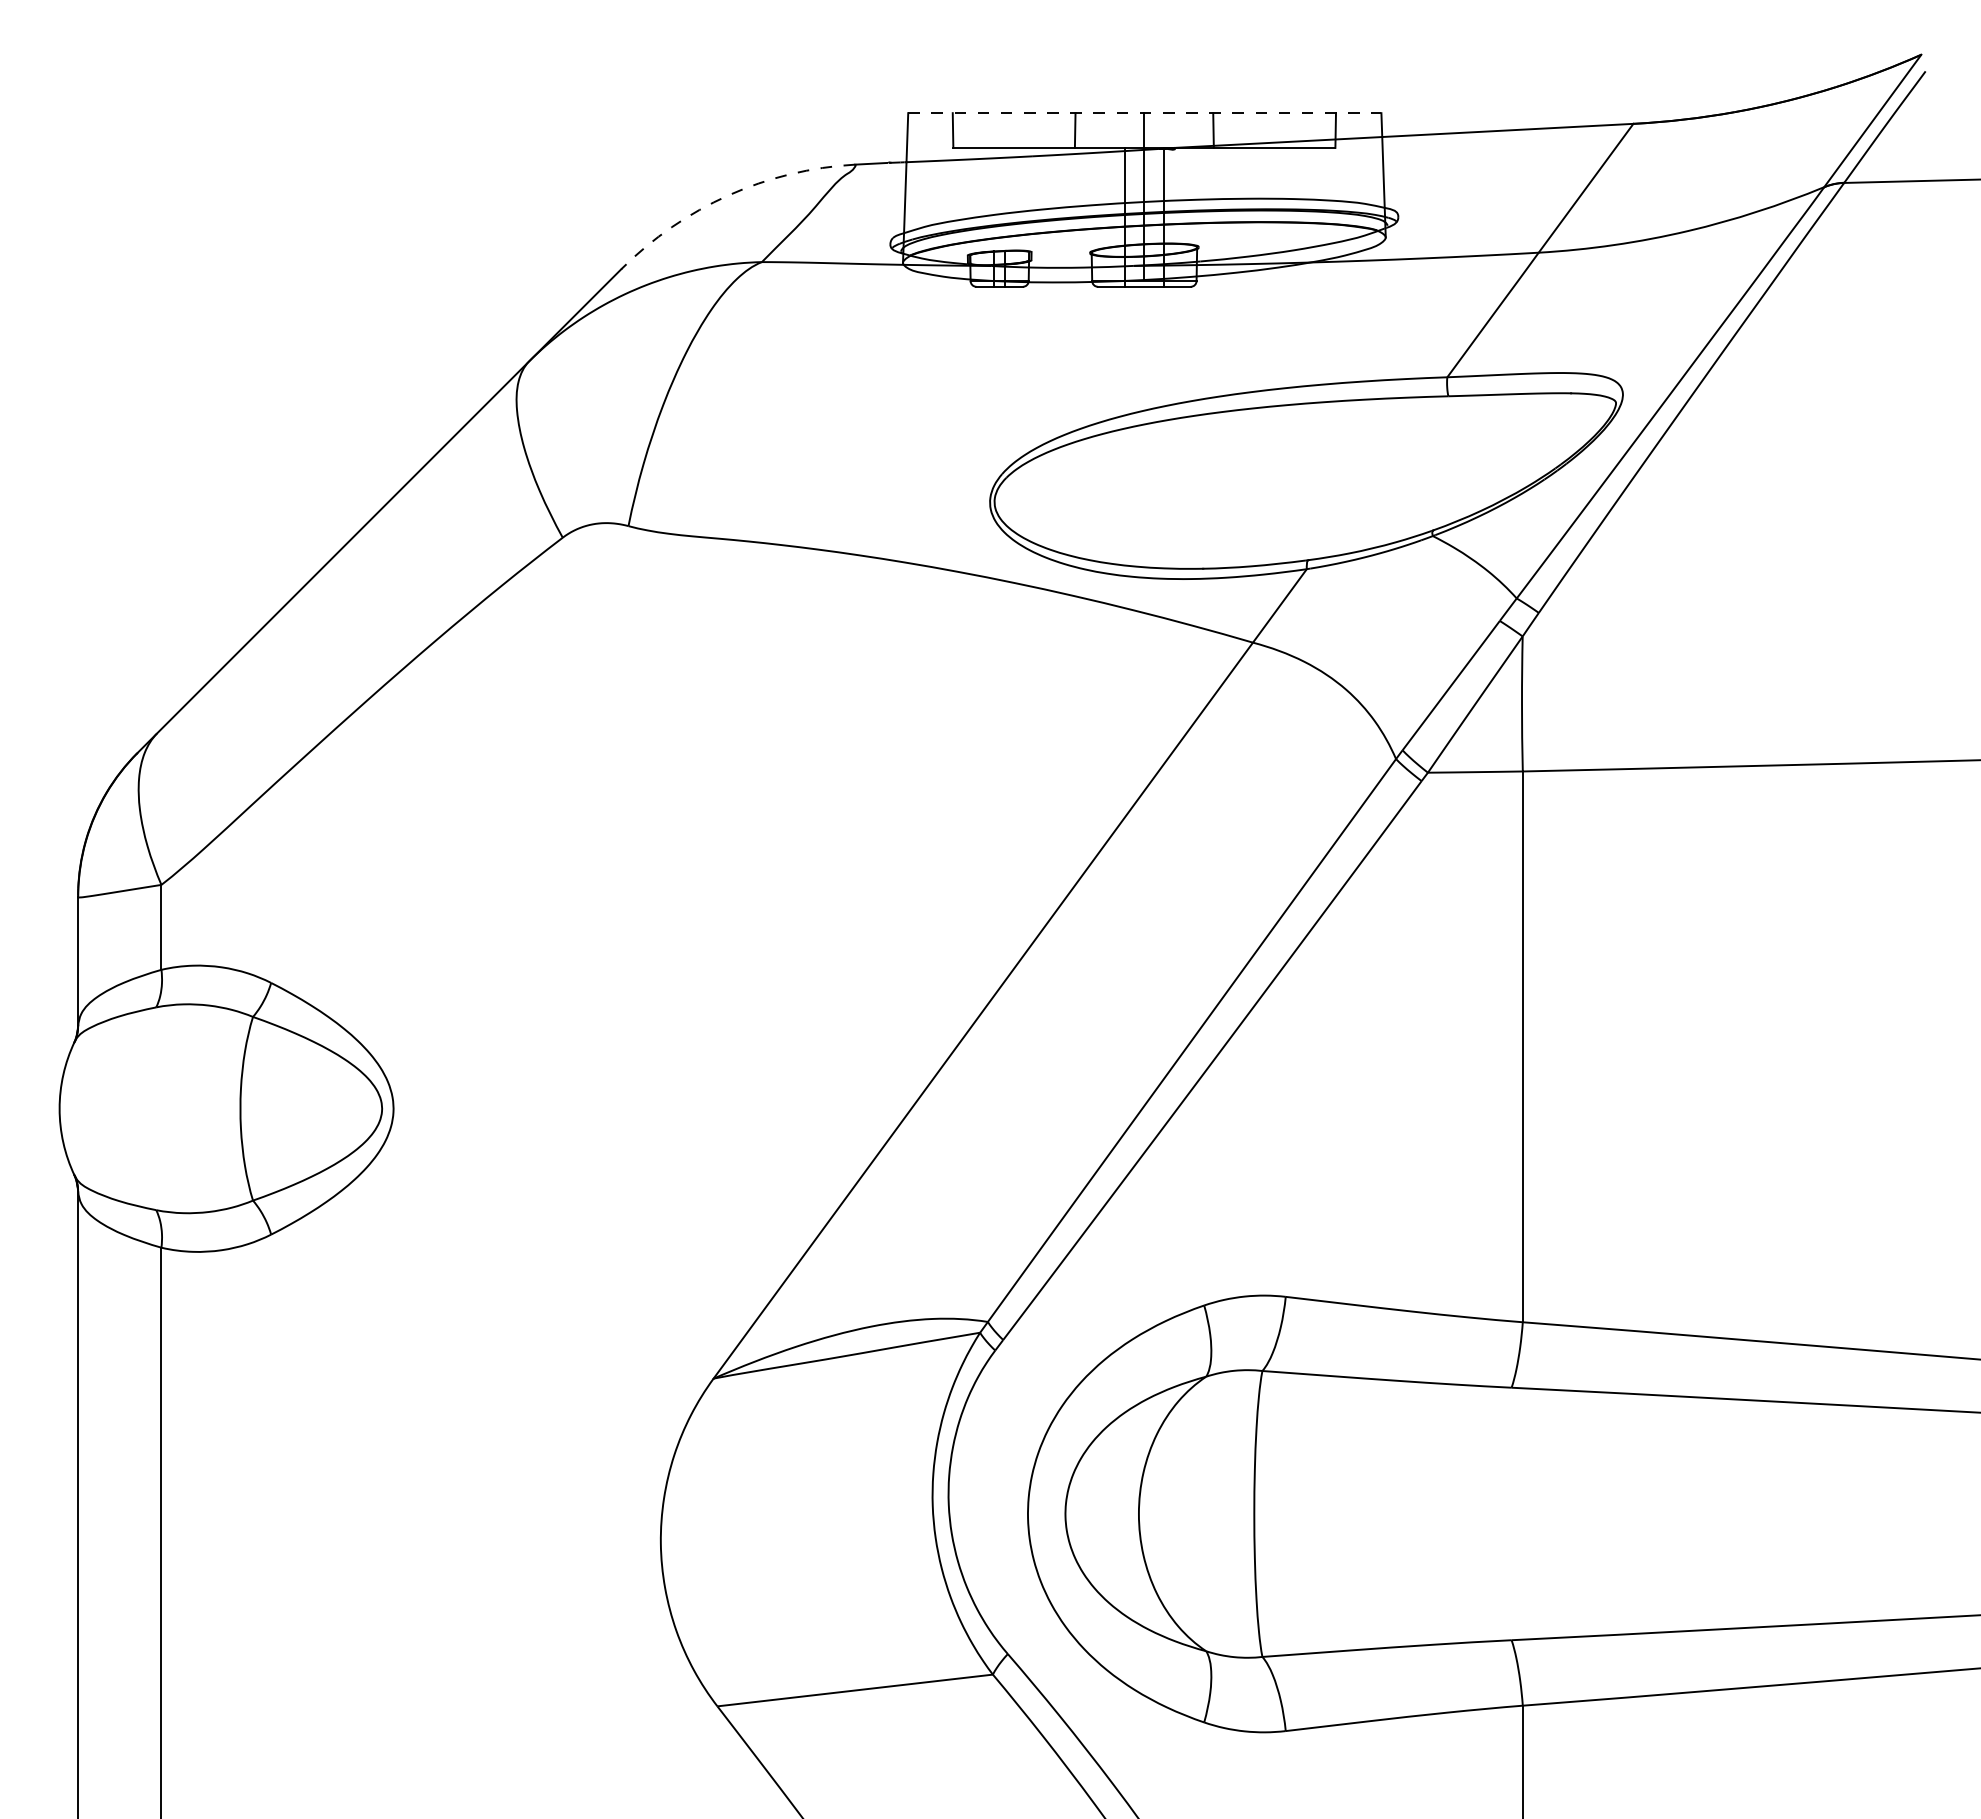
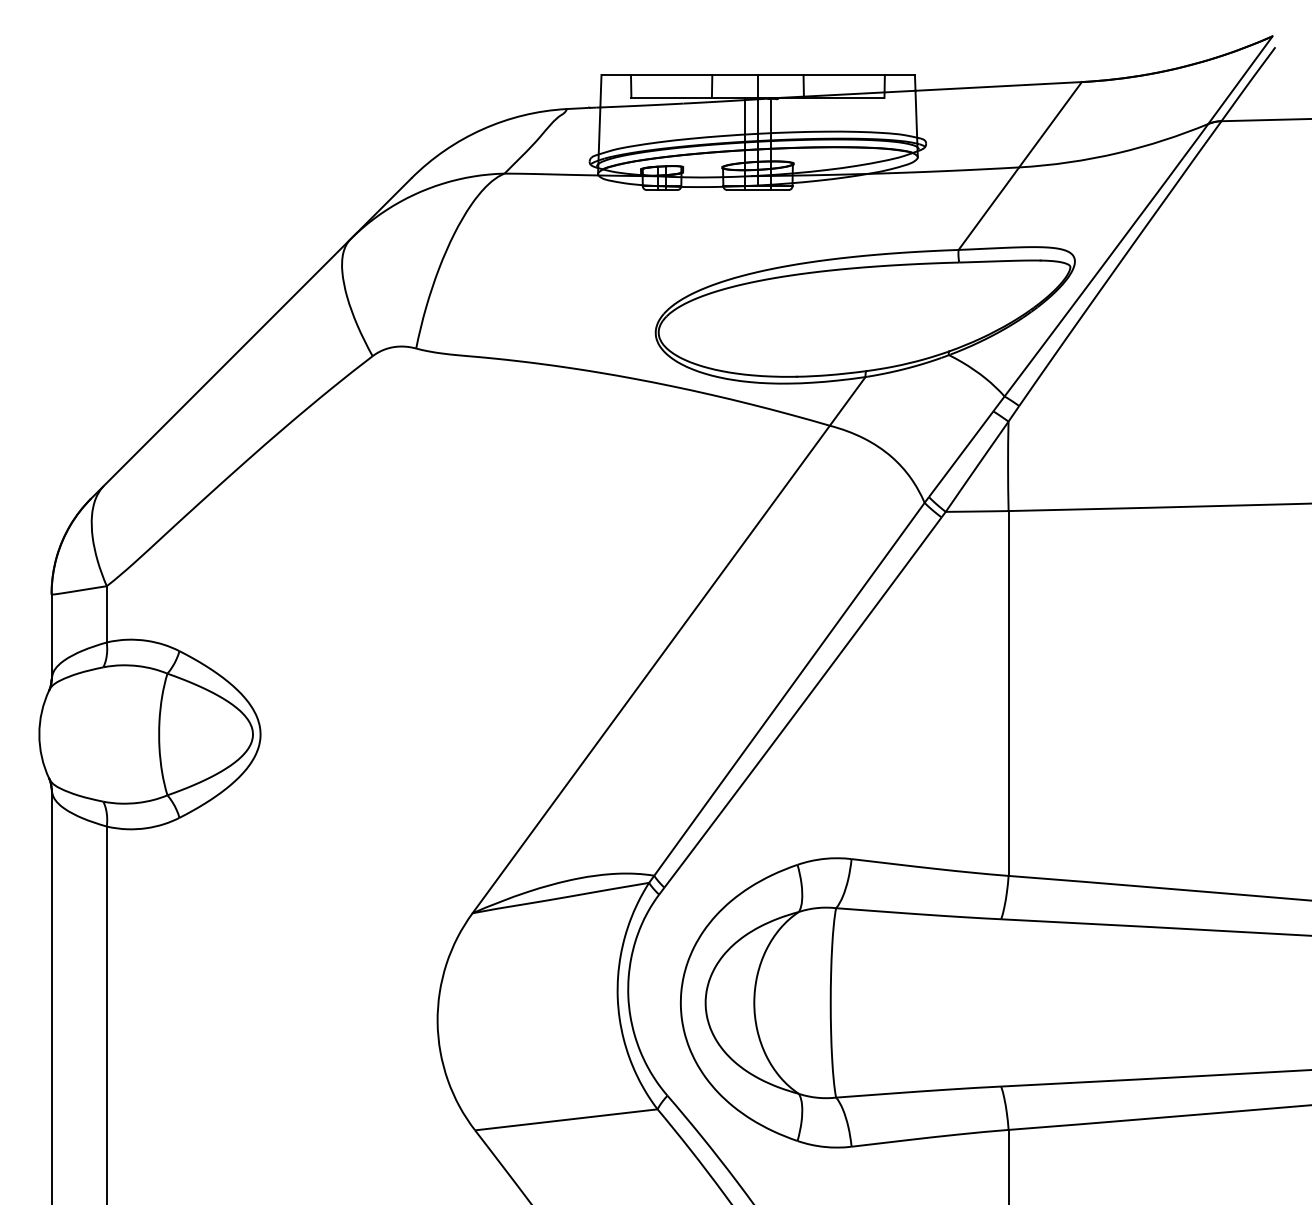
line: (1145, 112) -> (758, 74), dashed -> solid
arc: (728, 195) -> (482, 129), dashed -> solid

